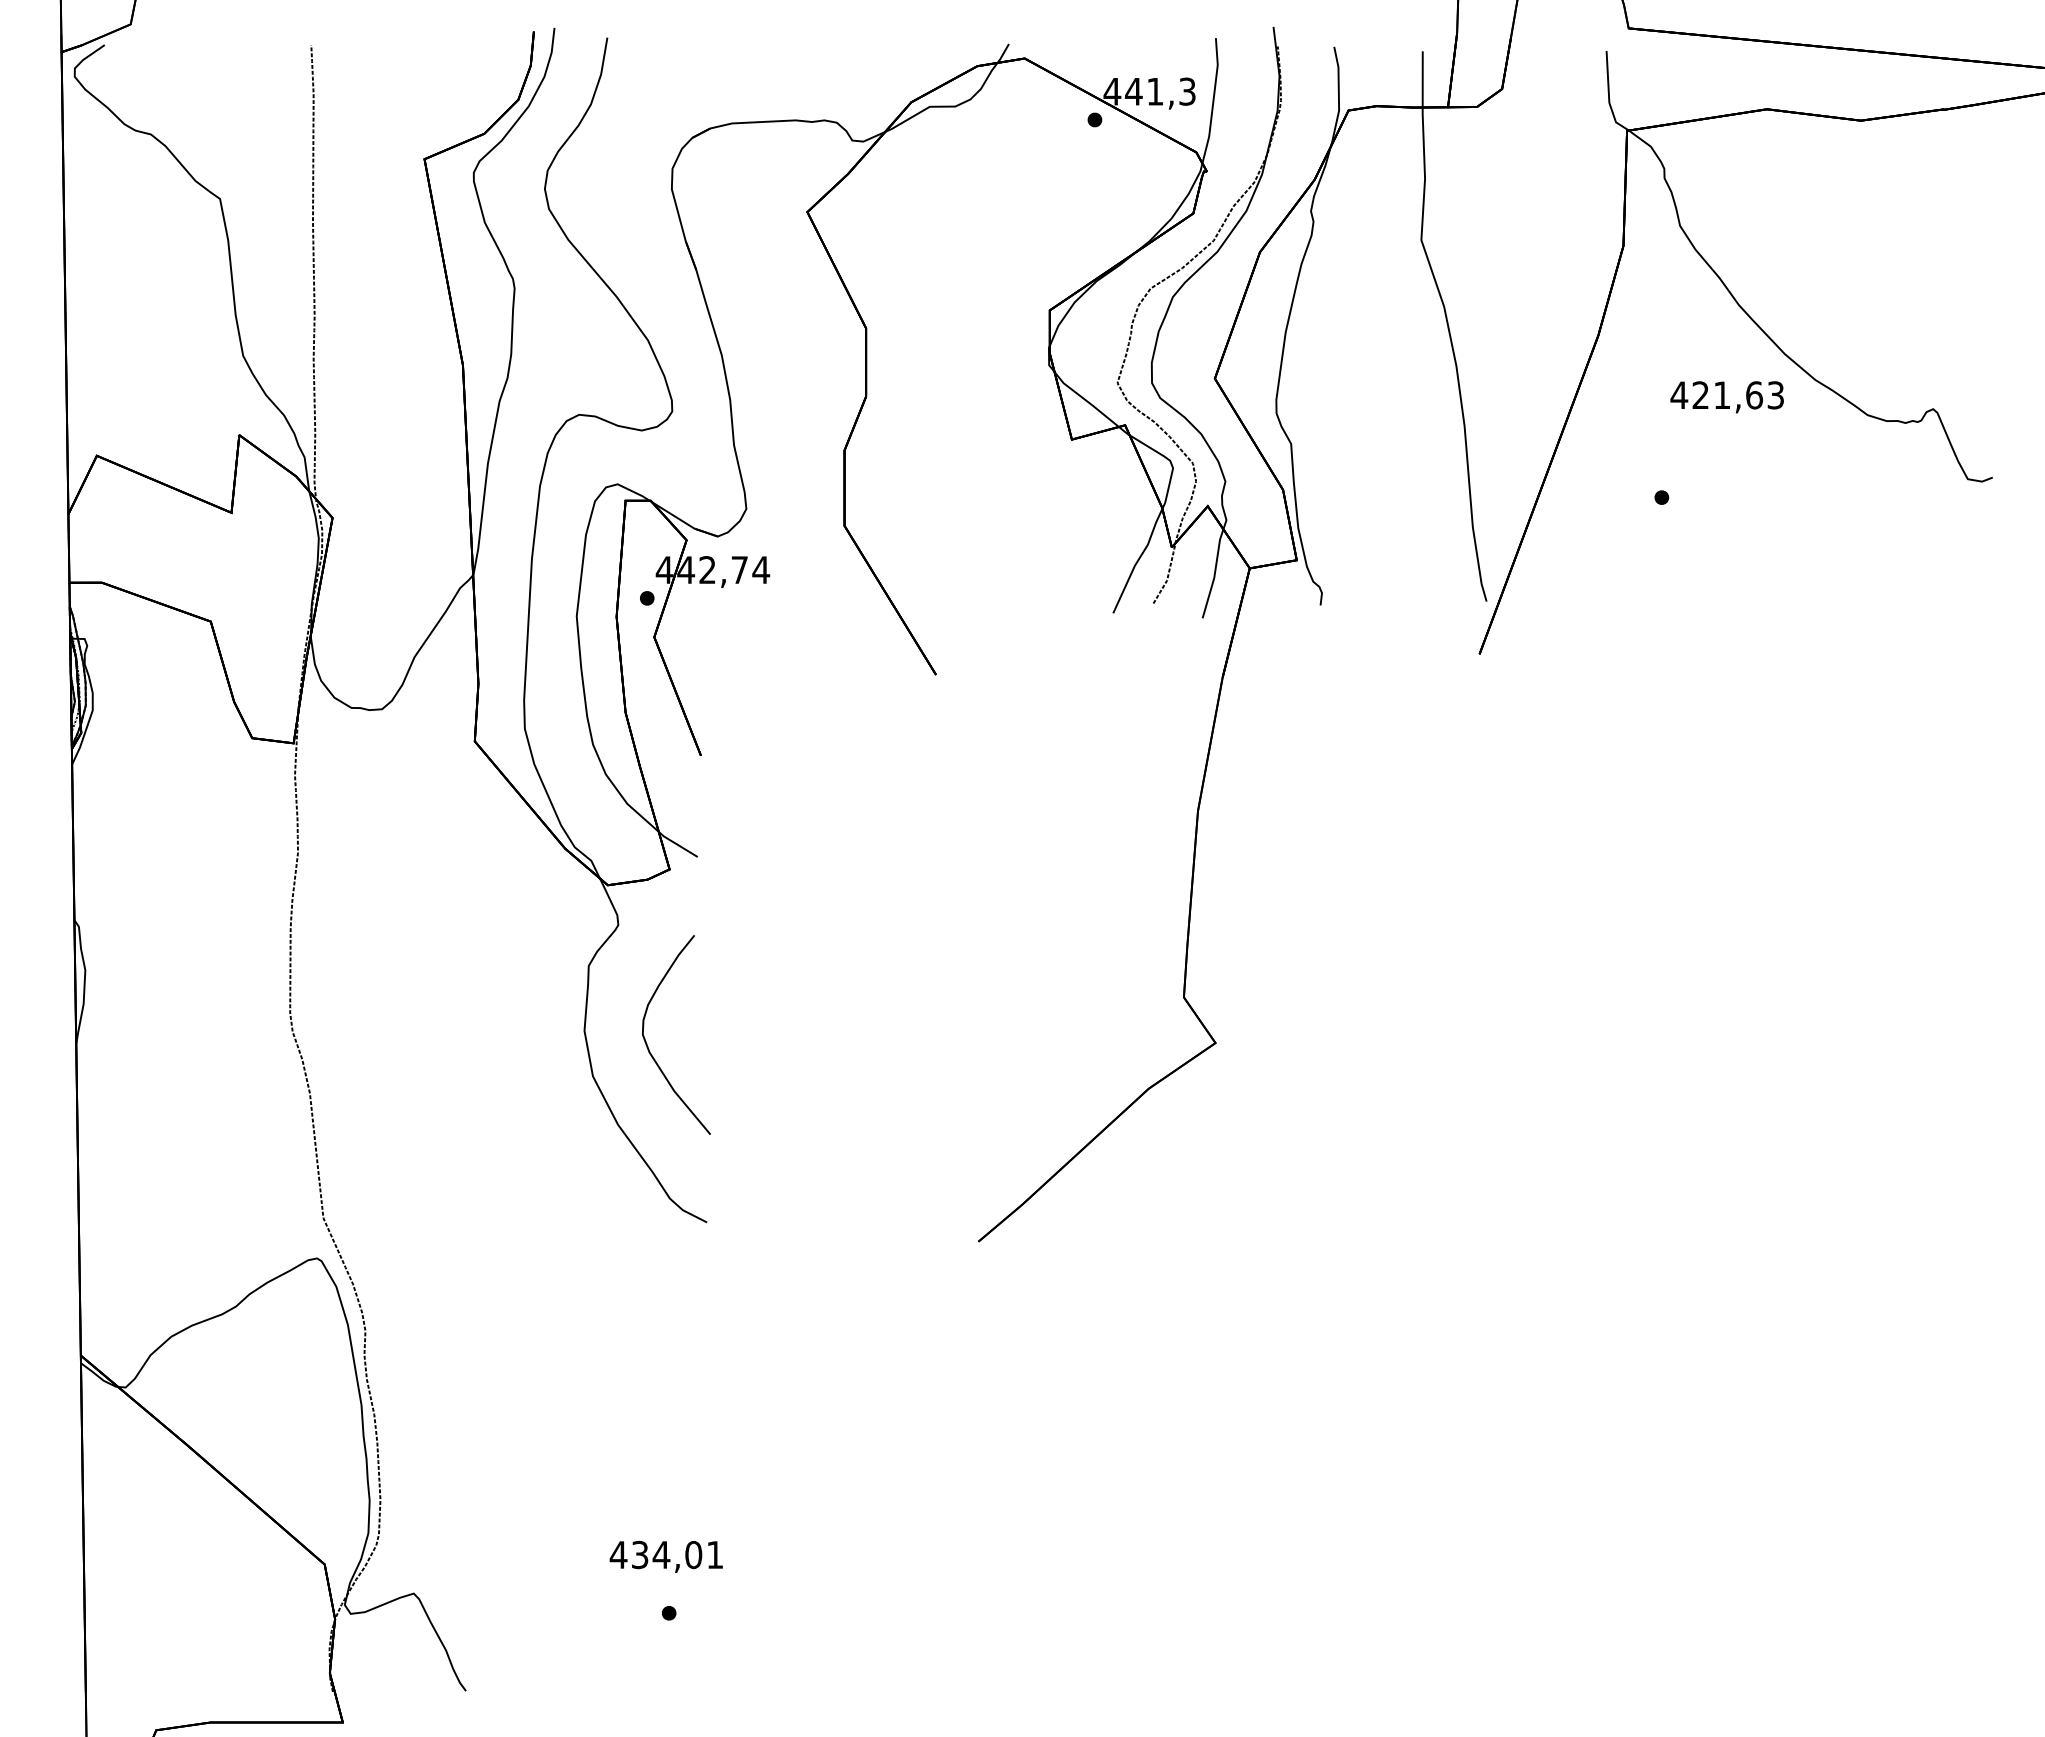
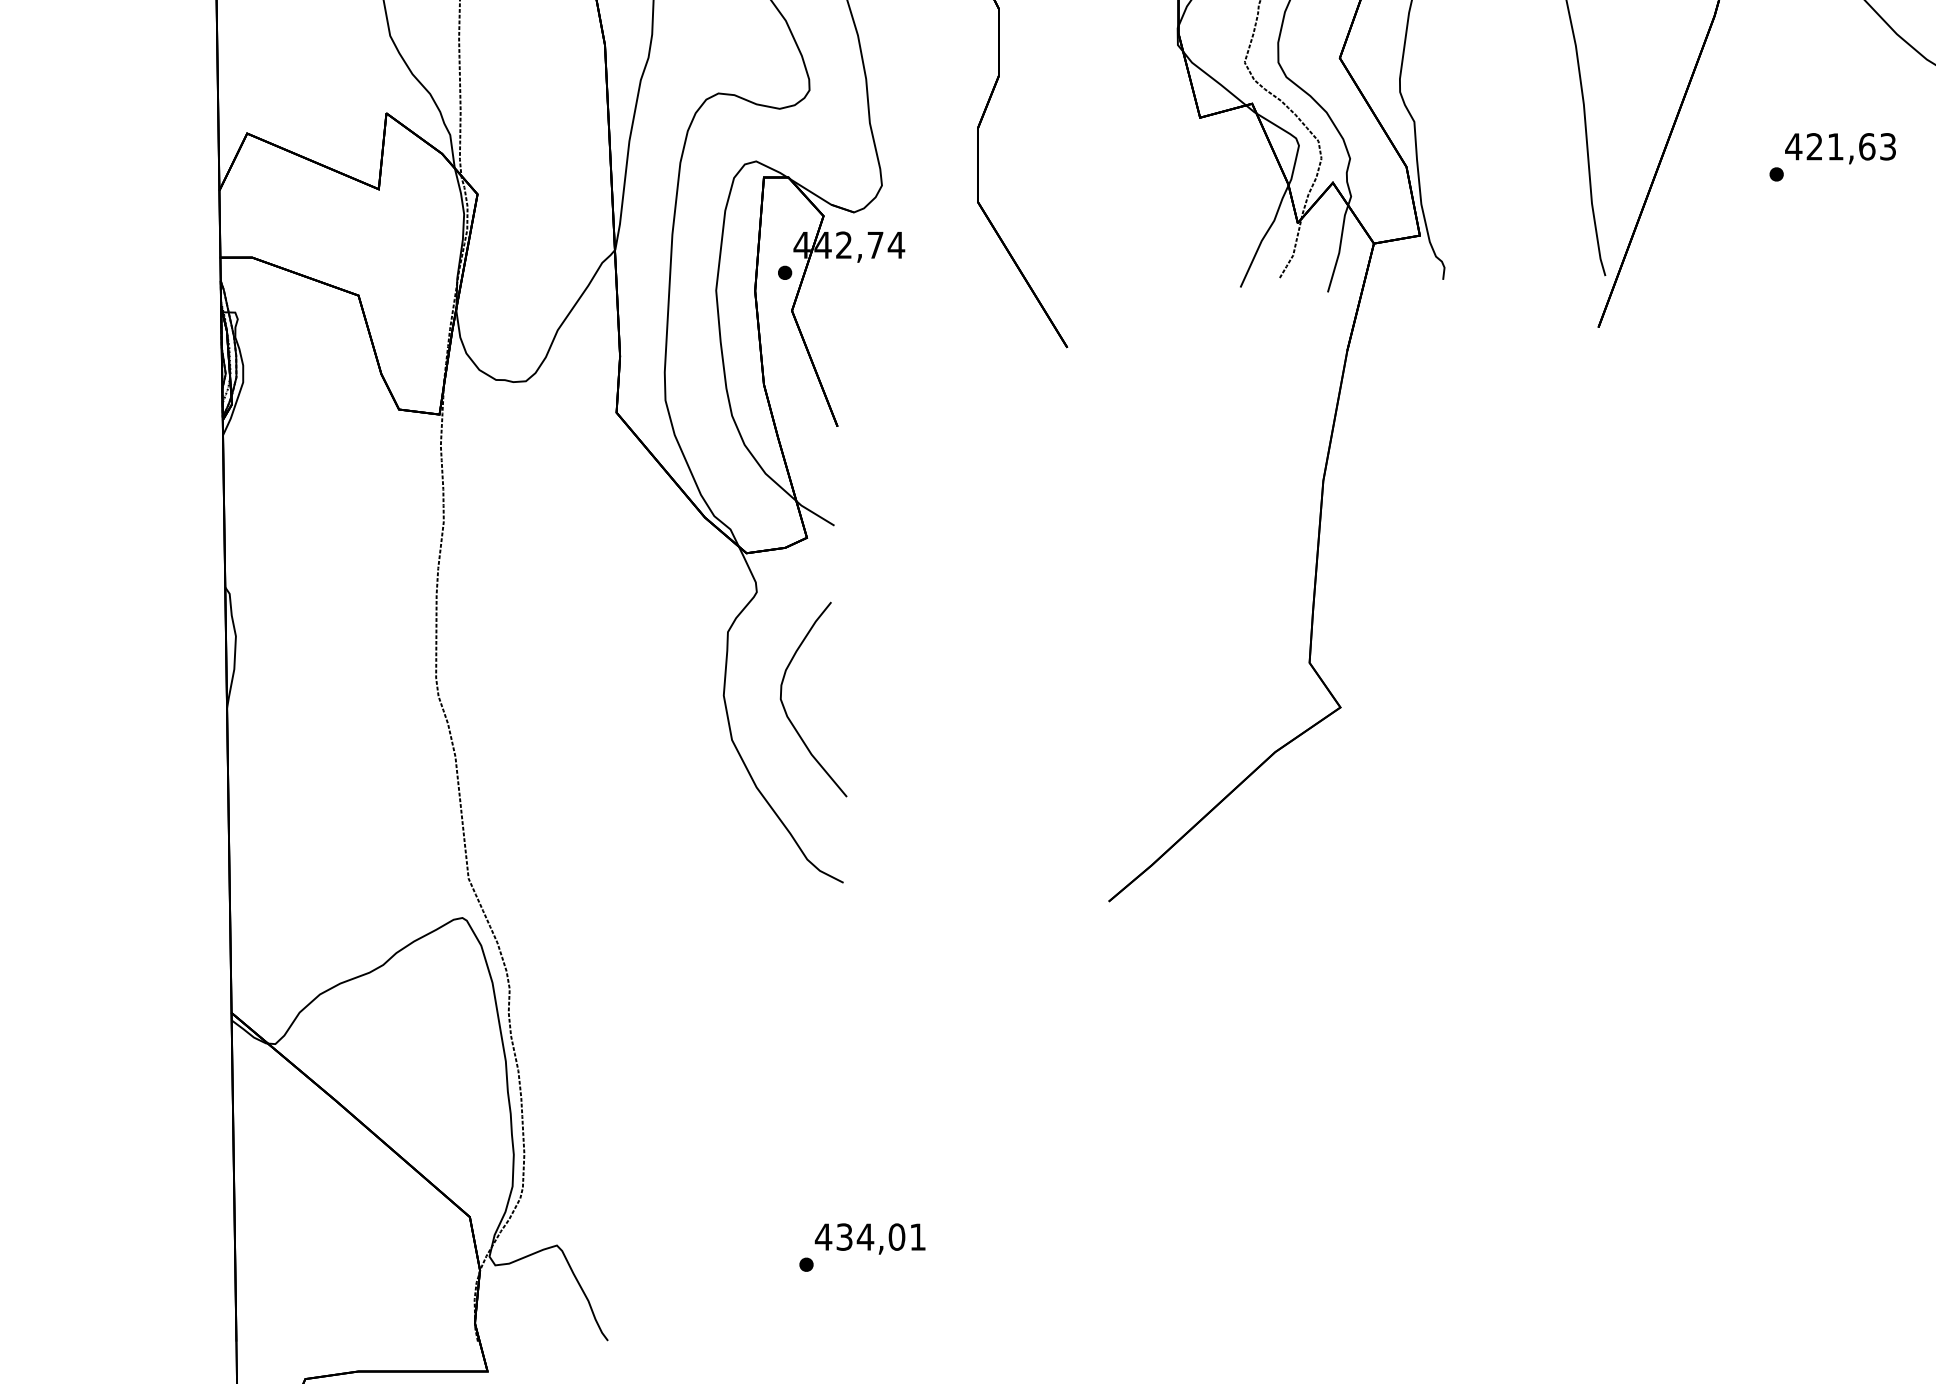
text: (1726, 397) -> (1839, 148), moved
text: (665, 1556) -> (869, 1238), moved

